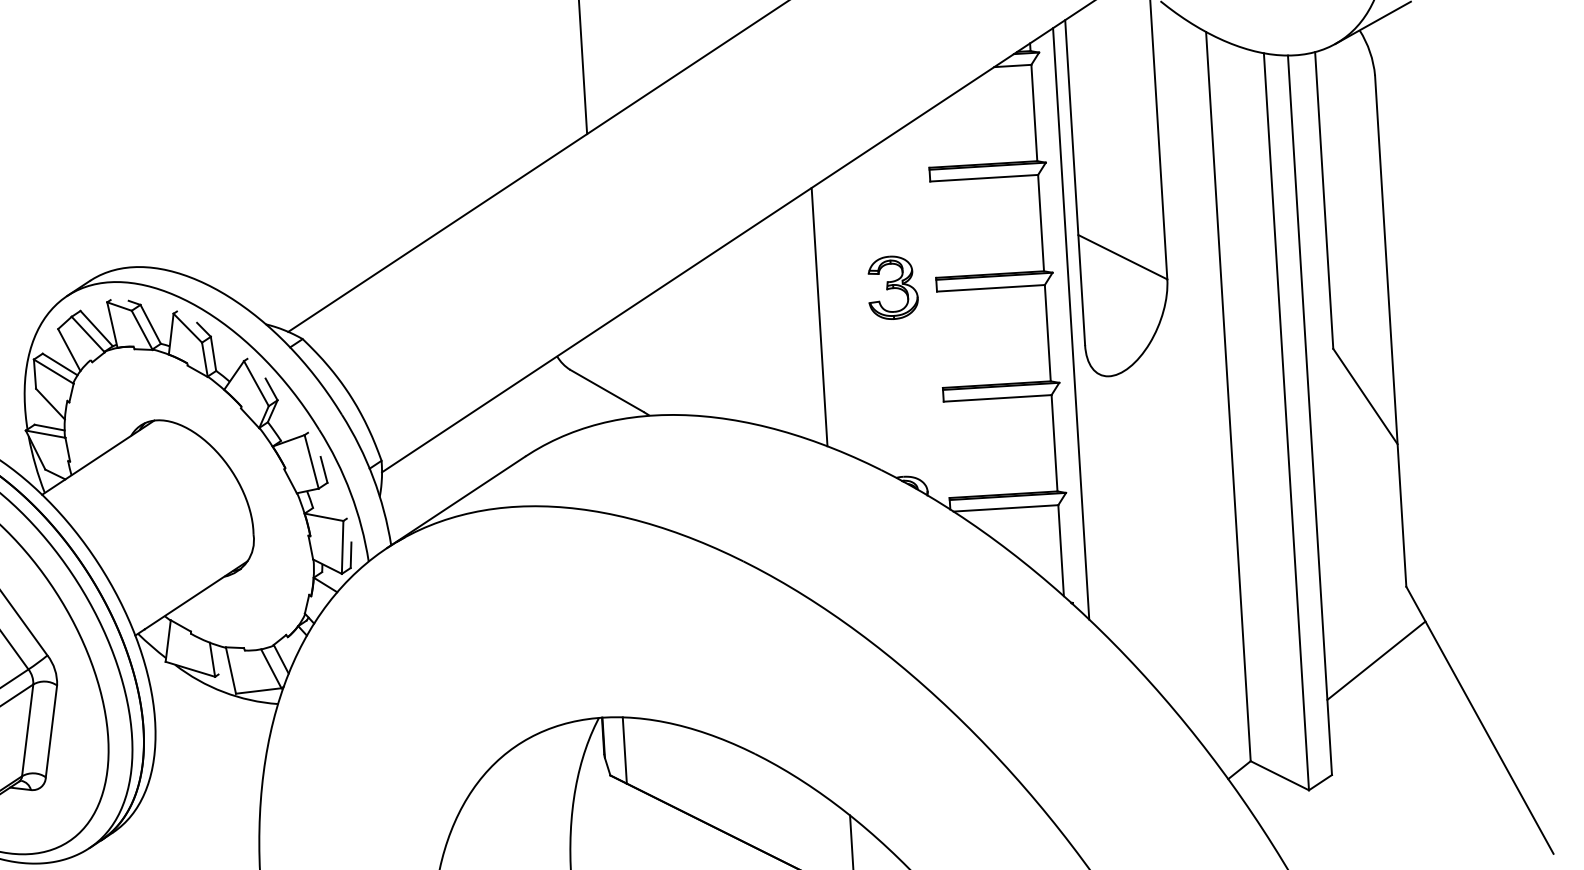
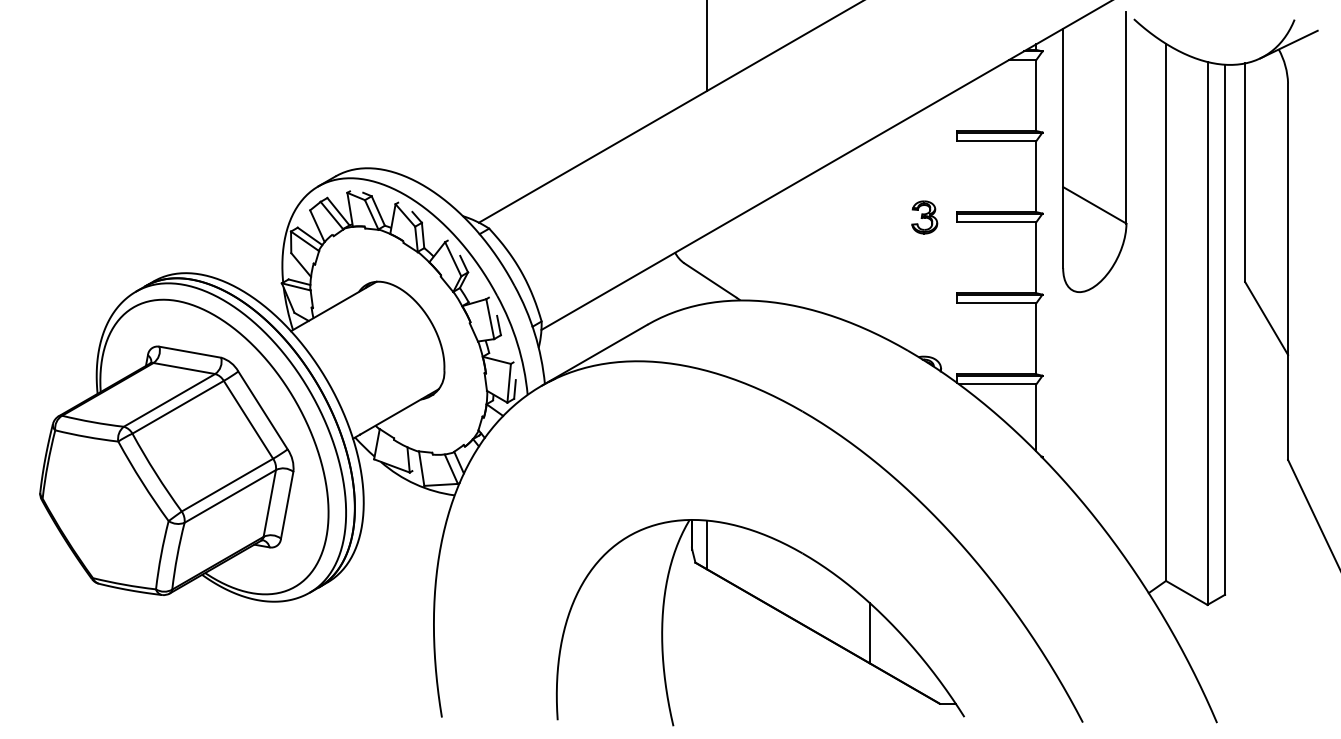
part: (892, 287) -> (924, 217), size x0.7
line: (819, 316) -> (869, 235), removed
line: (1070, 323) -> (1053, 251), removed
line: (1375, 660) -> (1262, 512), removed

